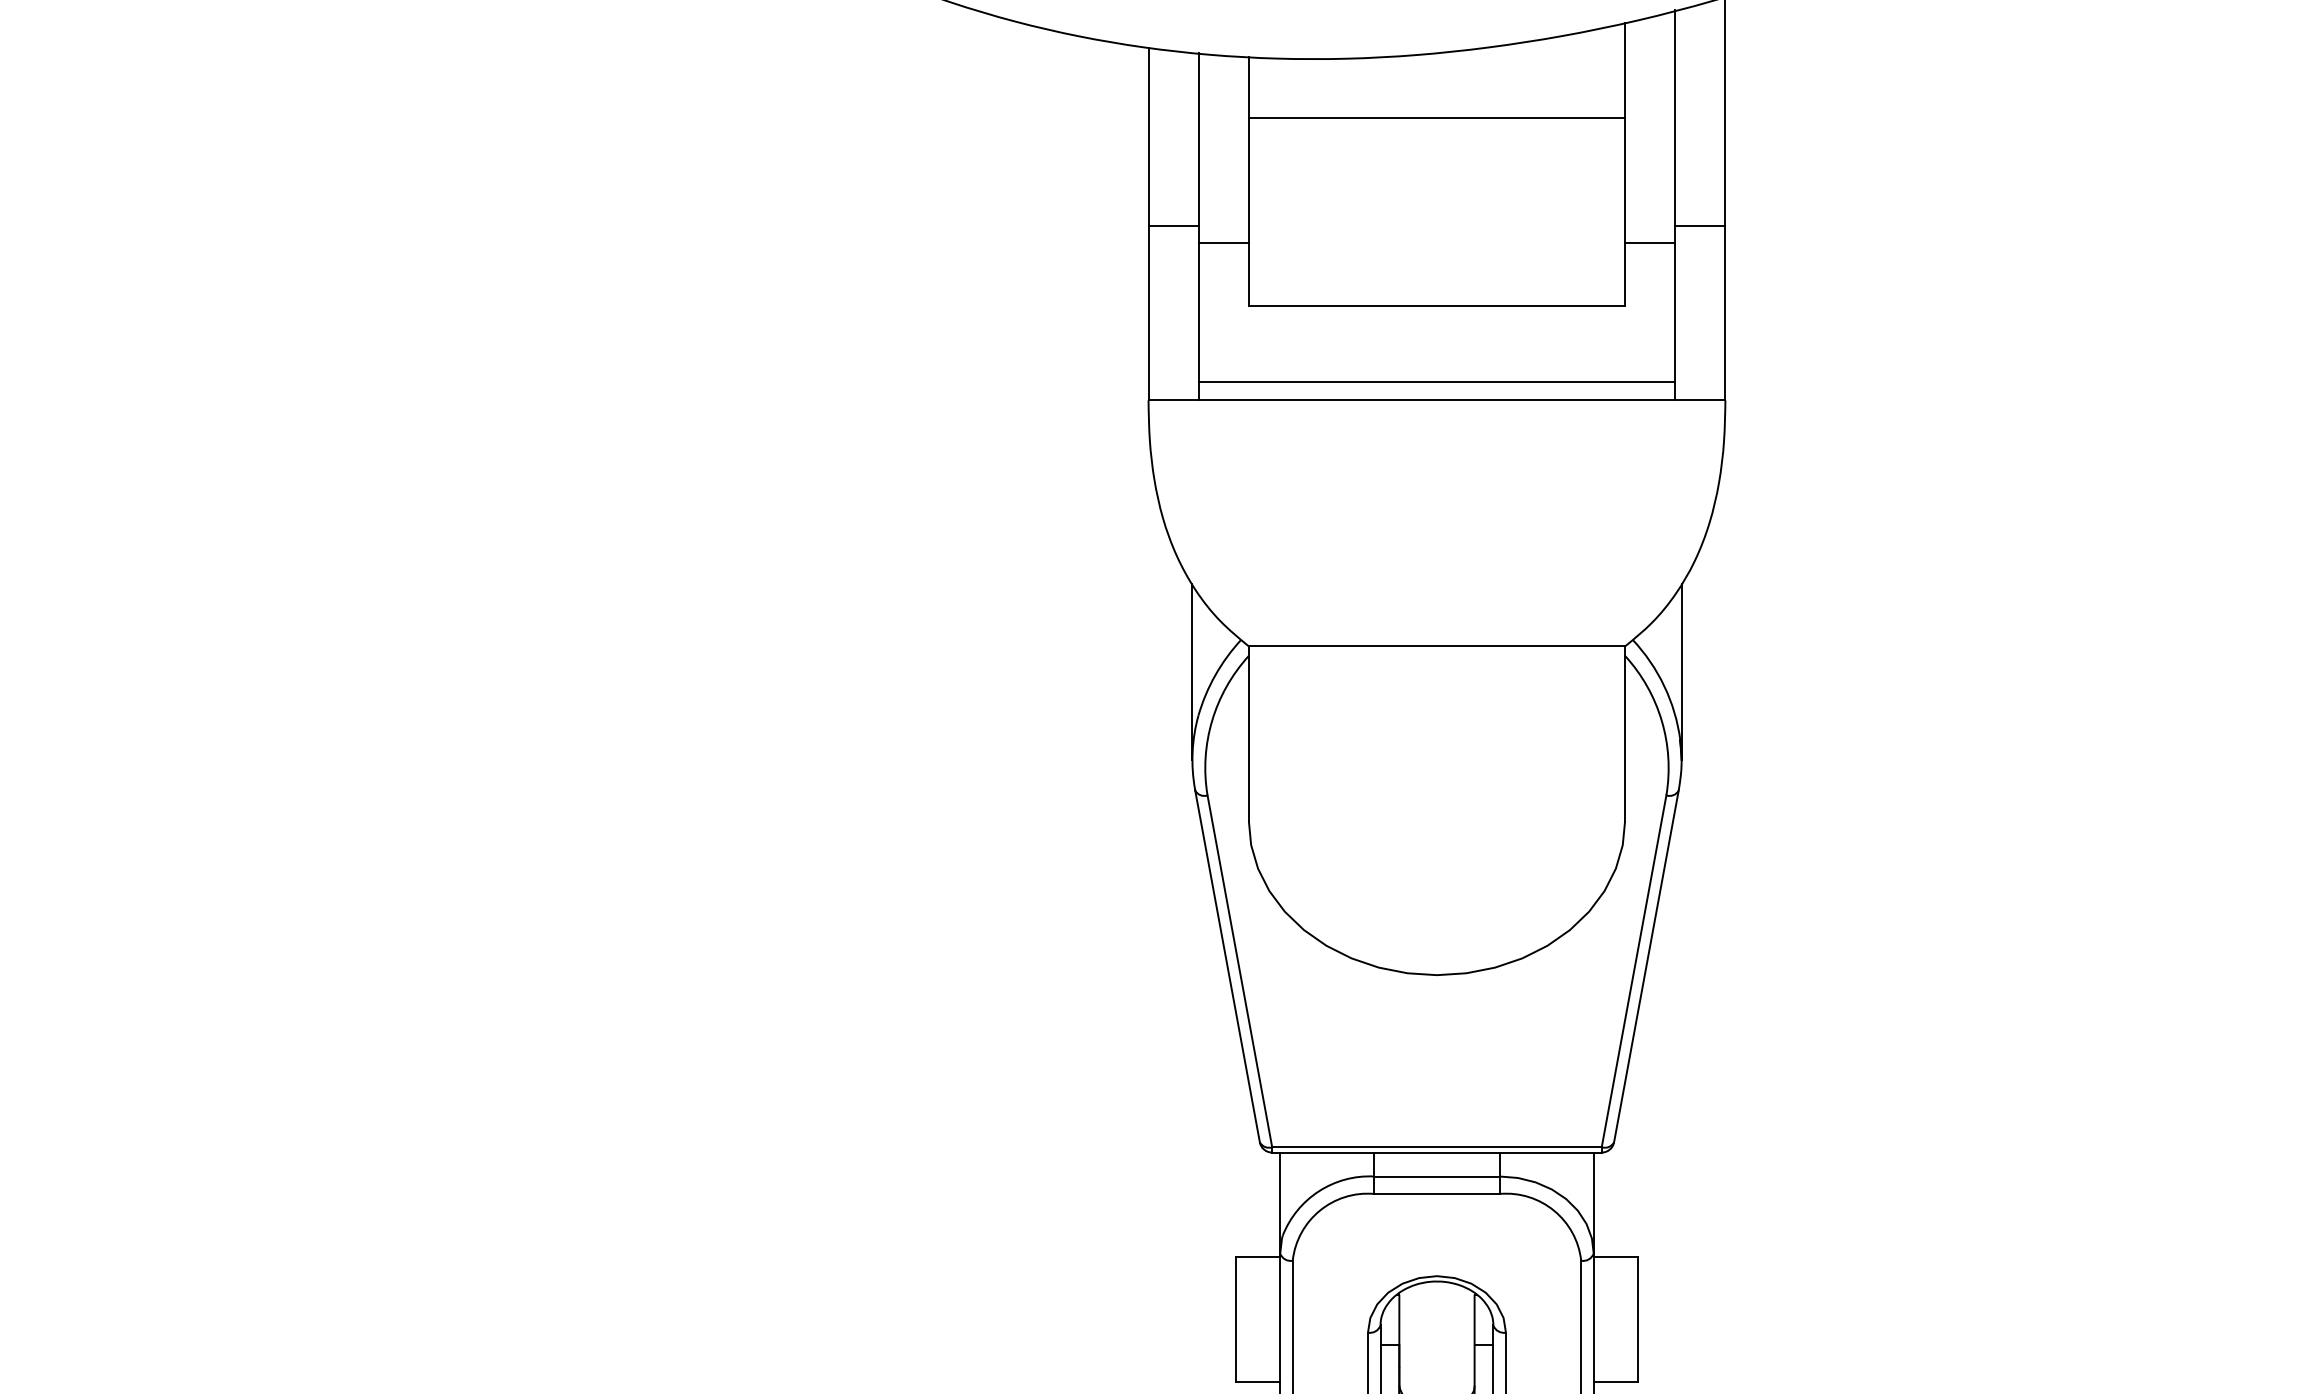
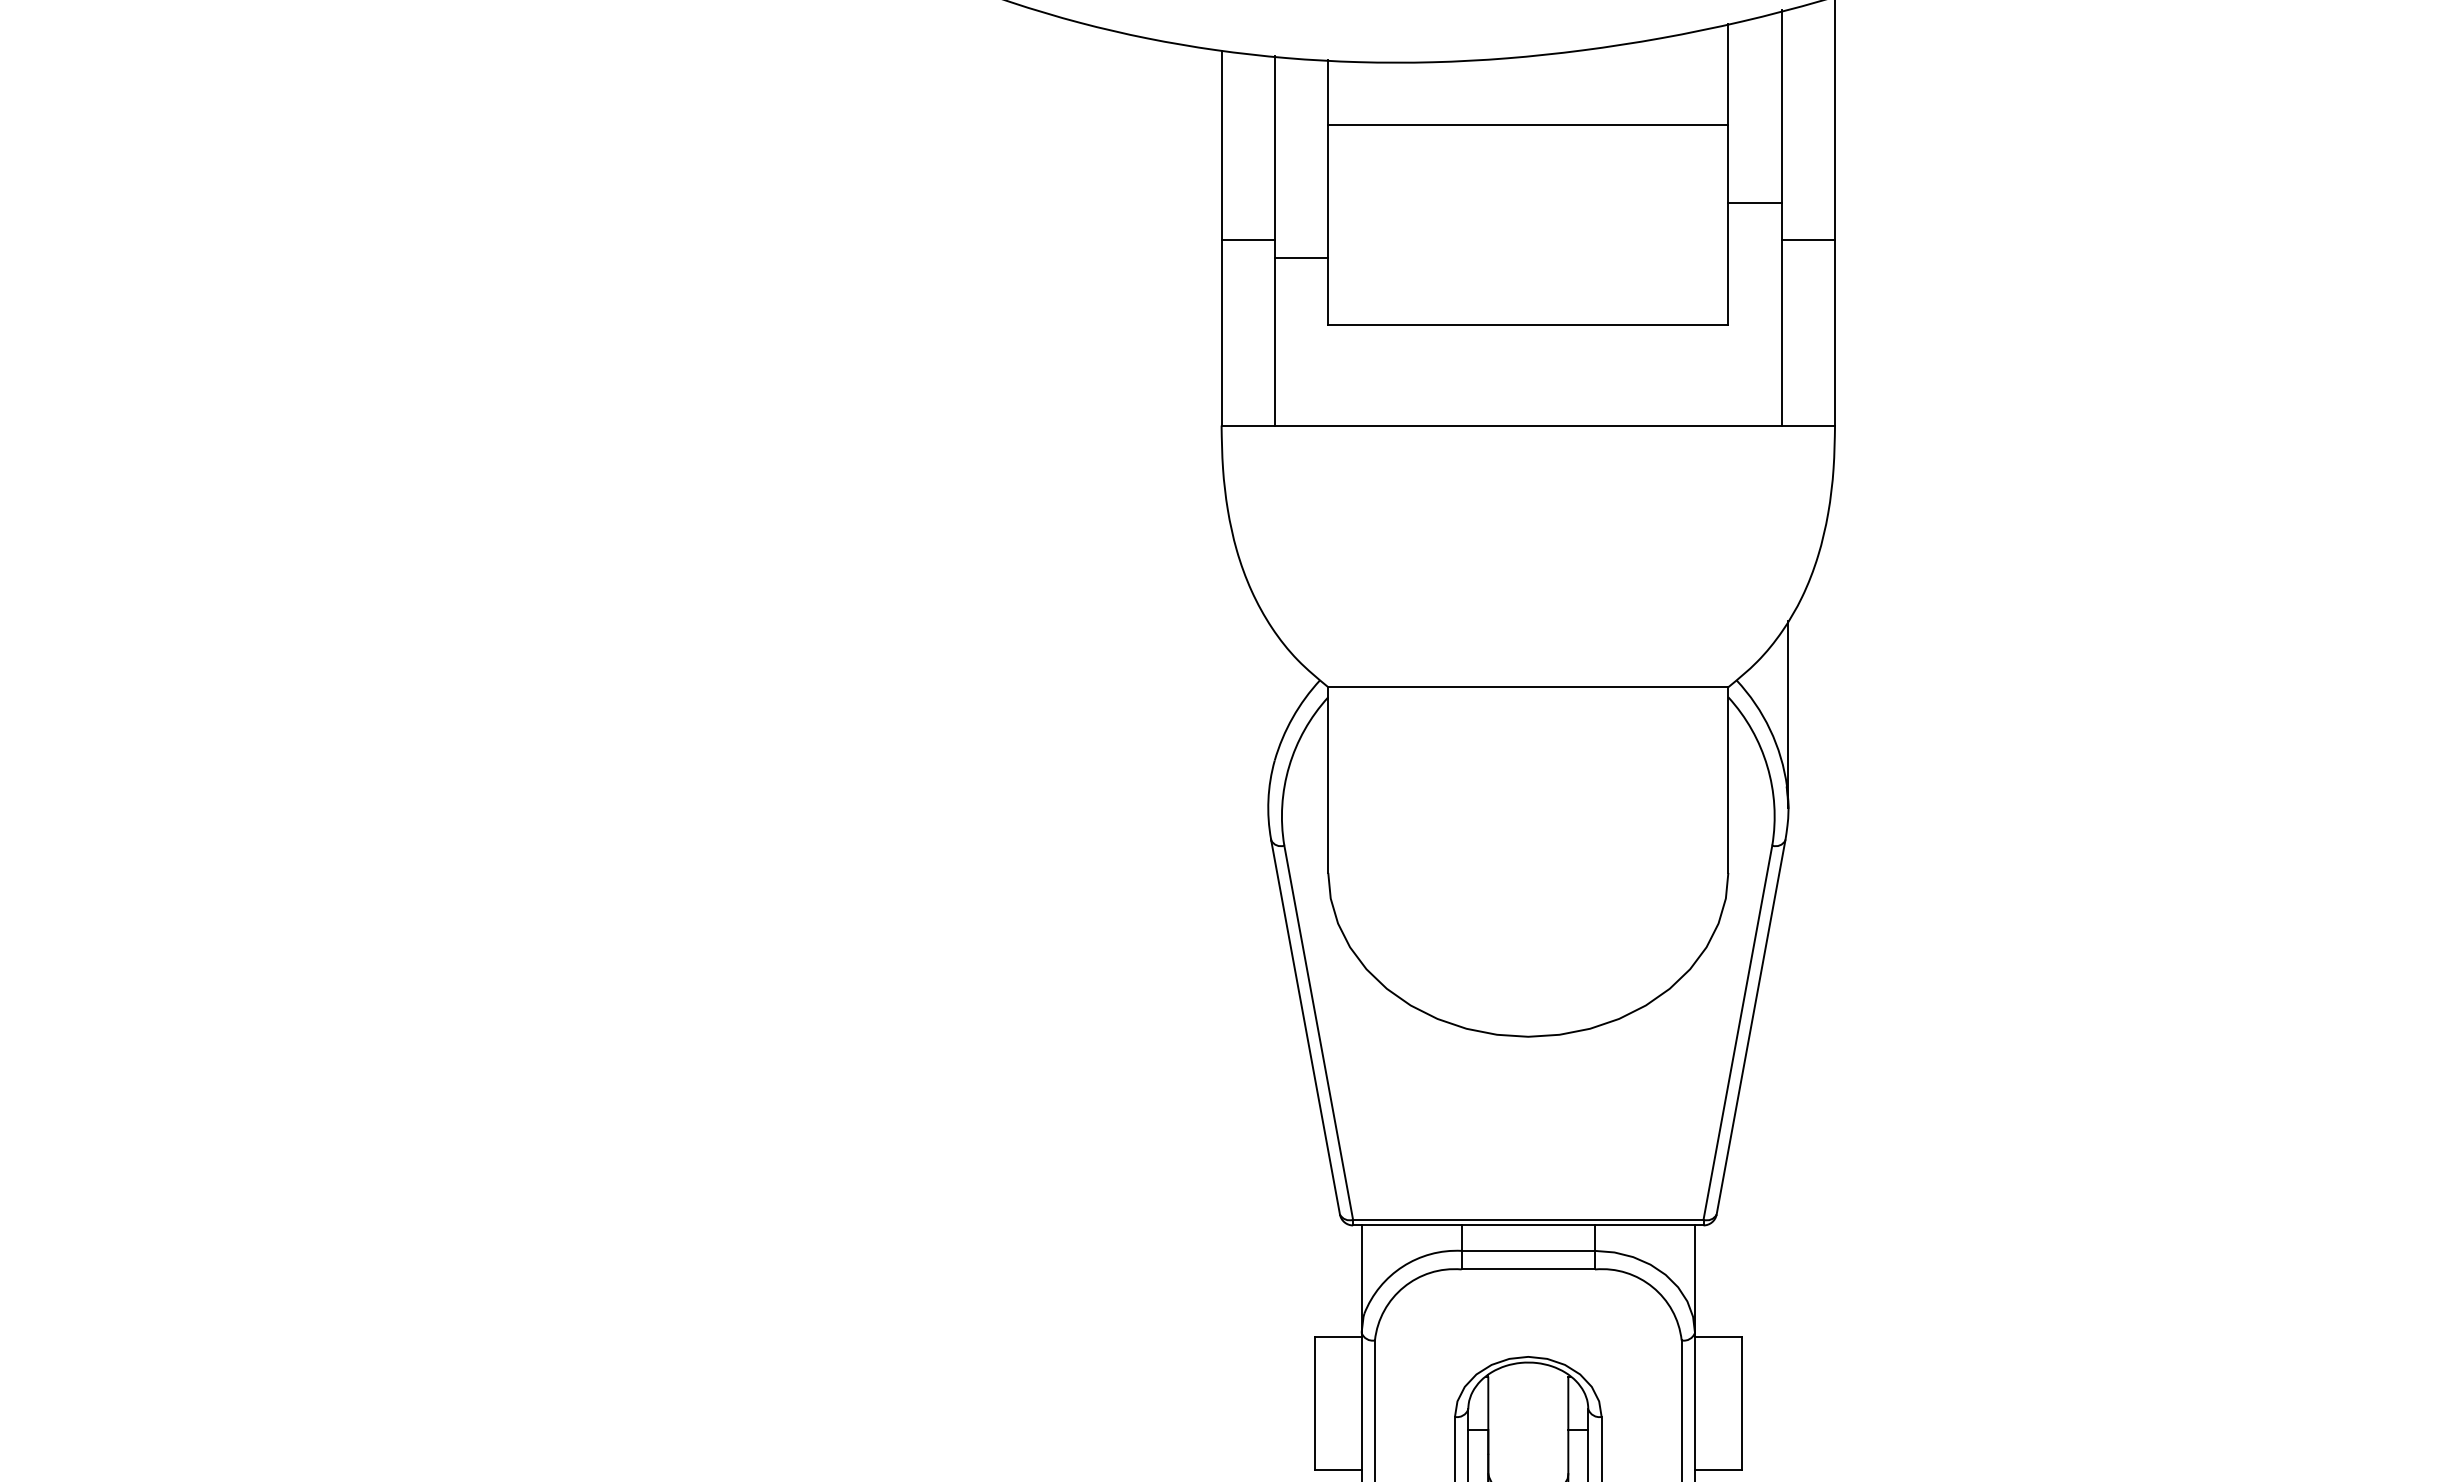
line: (1649, 243) -> (1754, 203), moved
line: (1436, 382) -> (1527, 406), removed
line: (1192, 672) -> (1268, 714), removed

